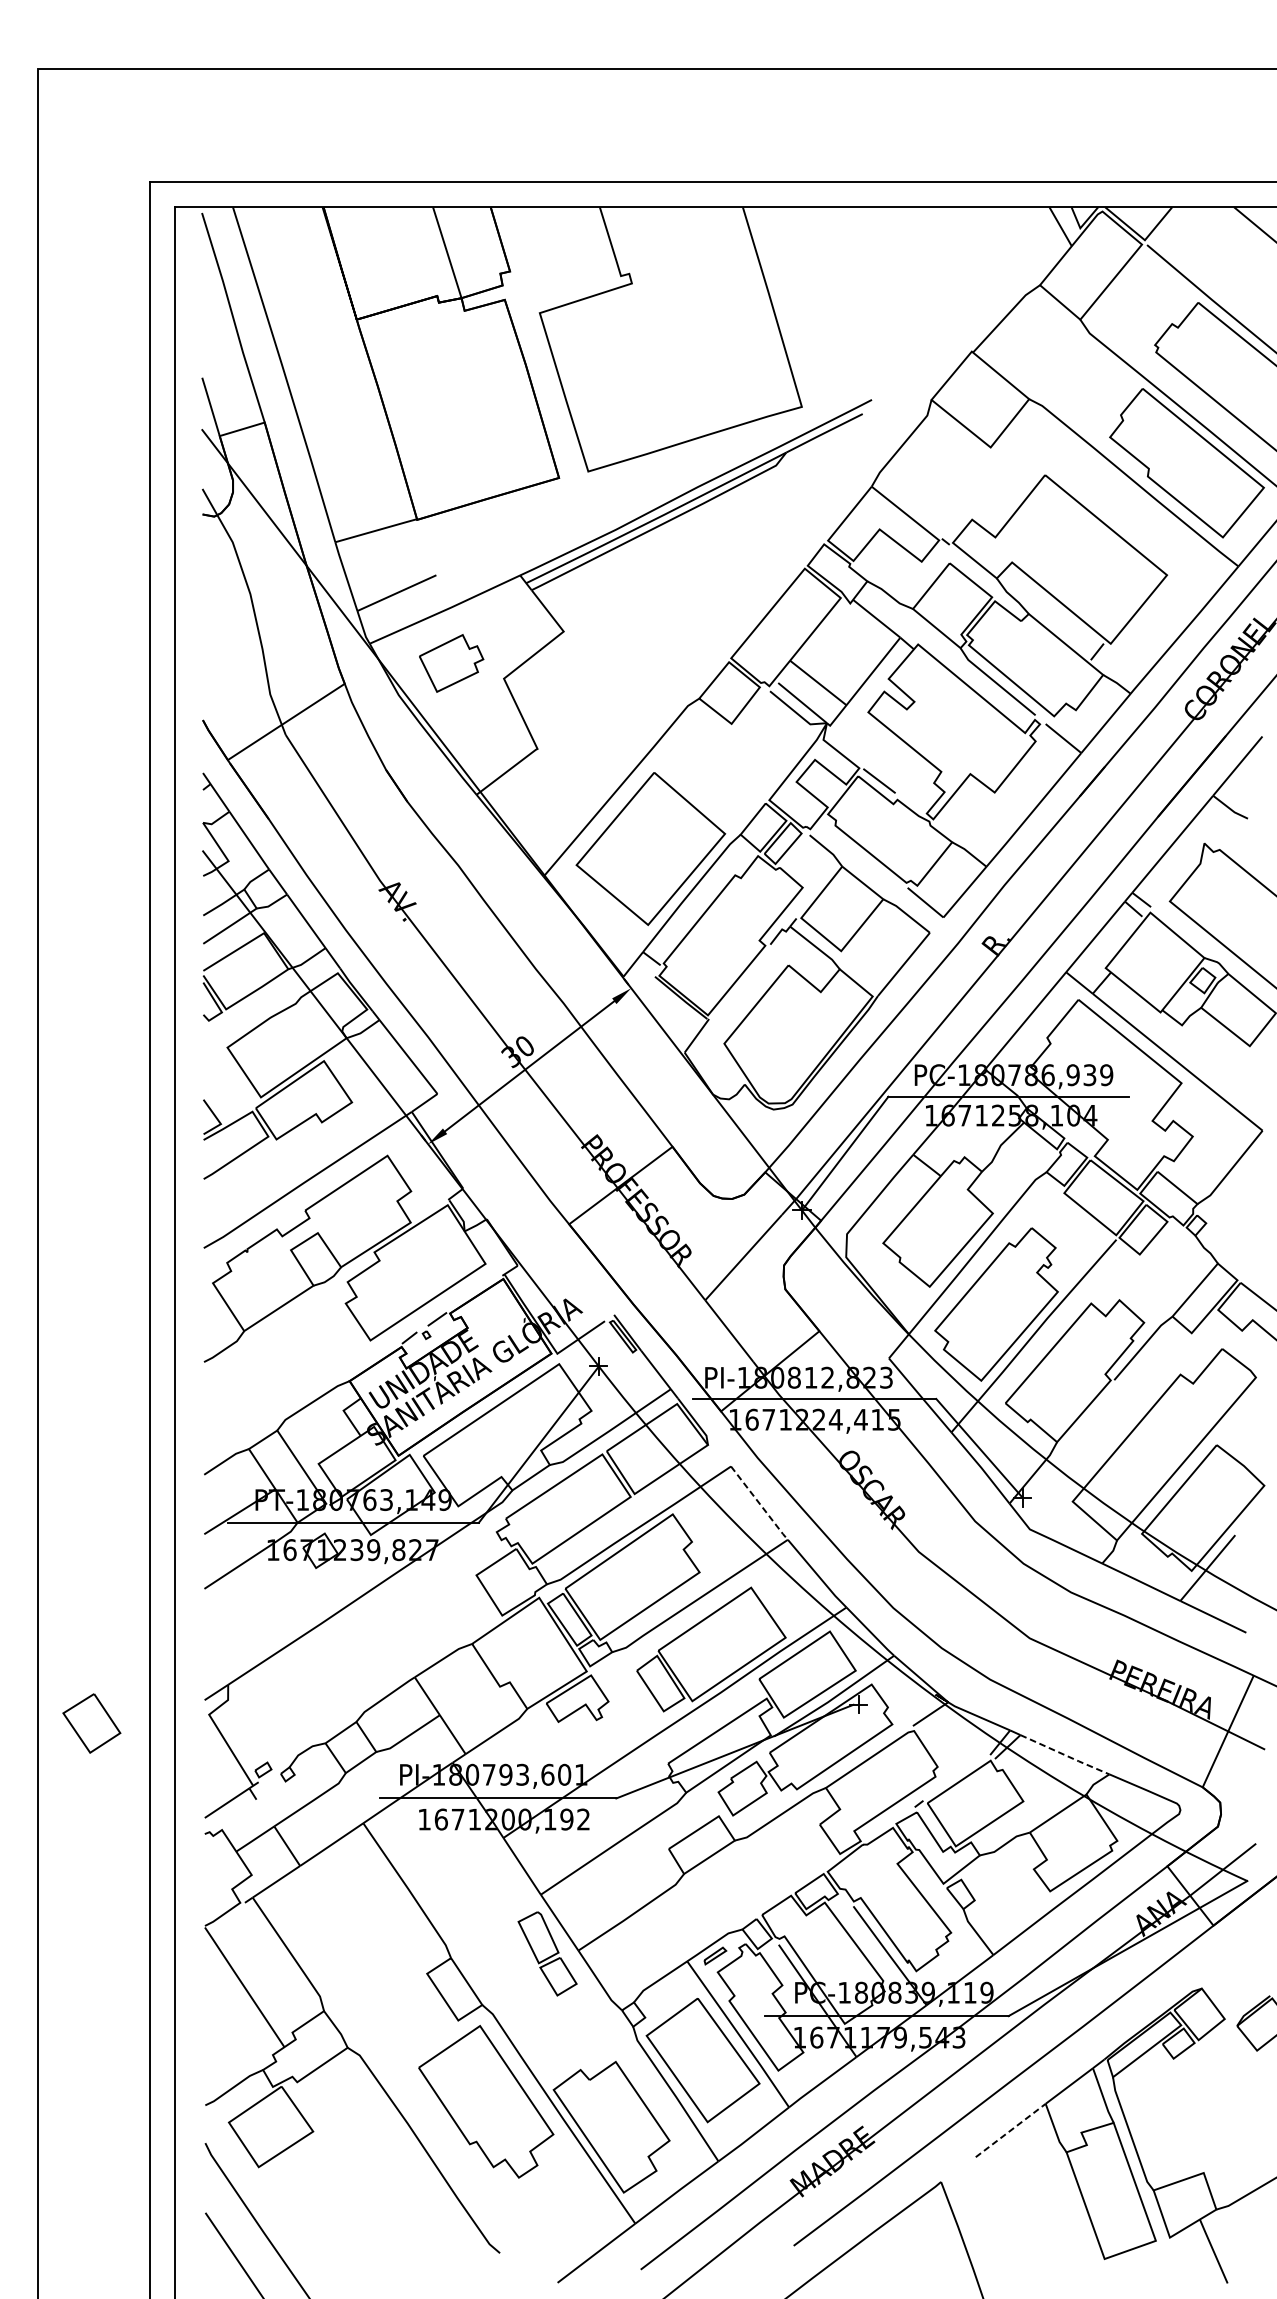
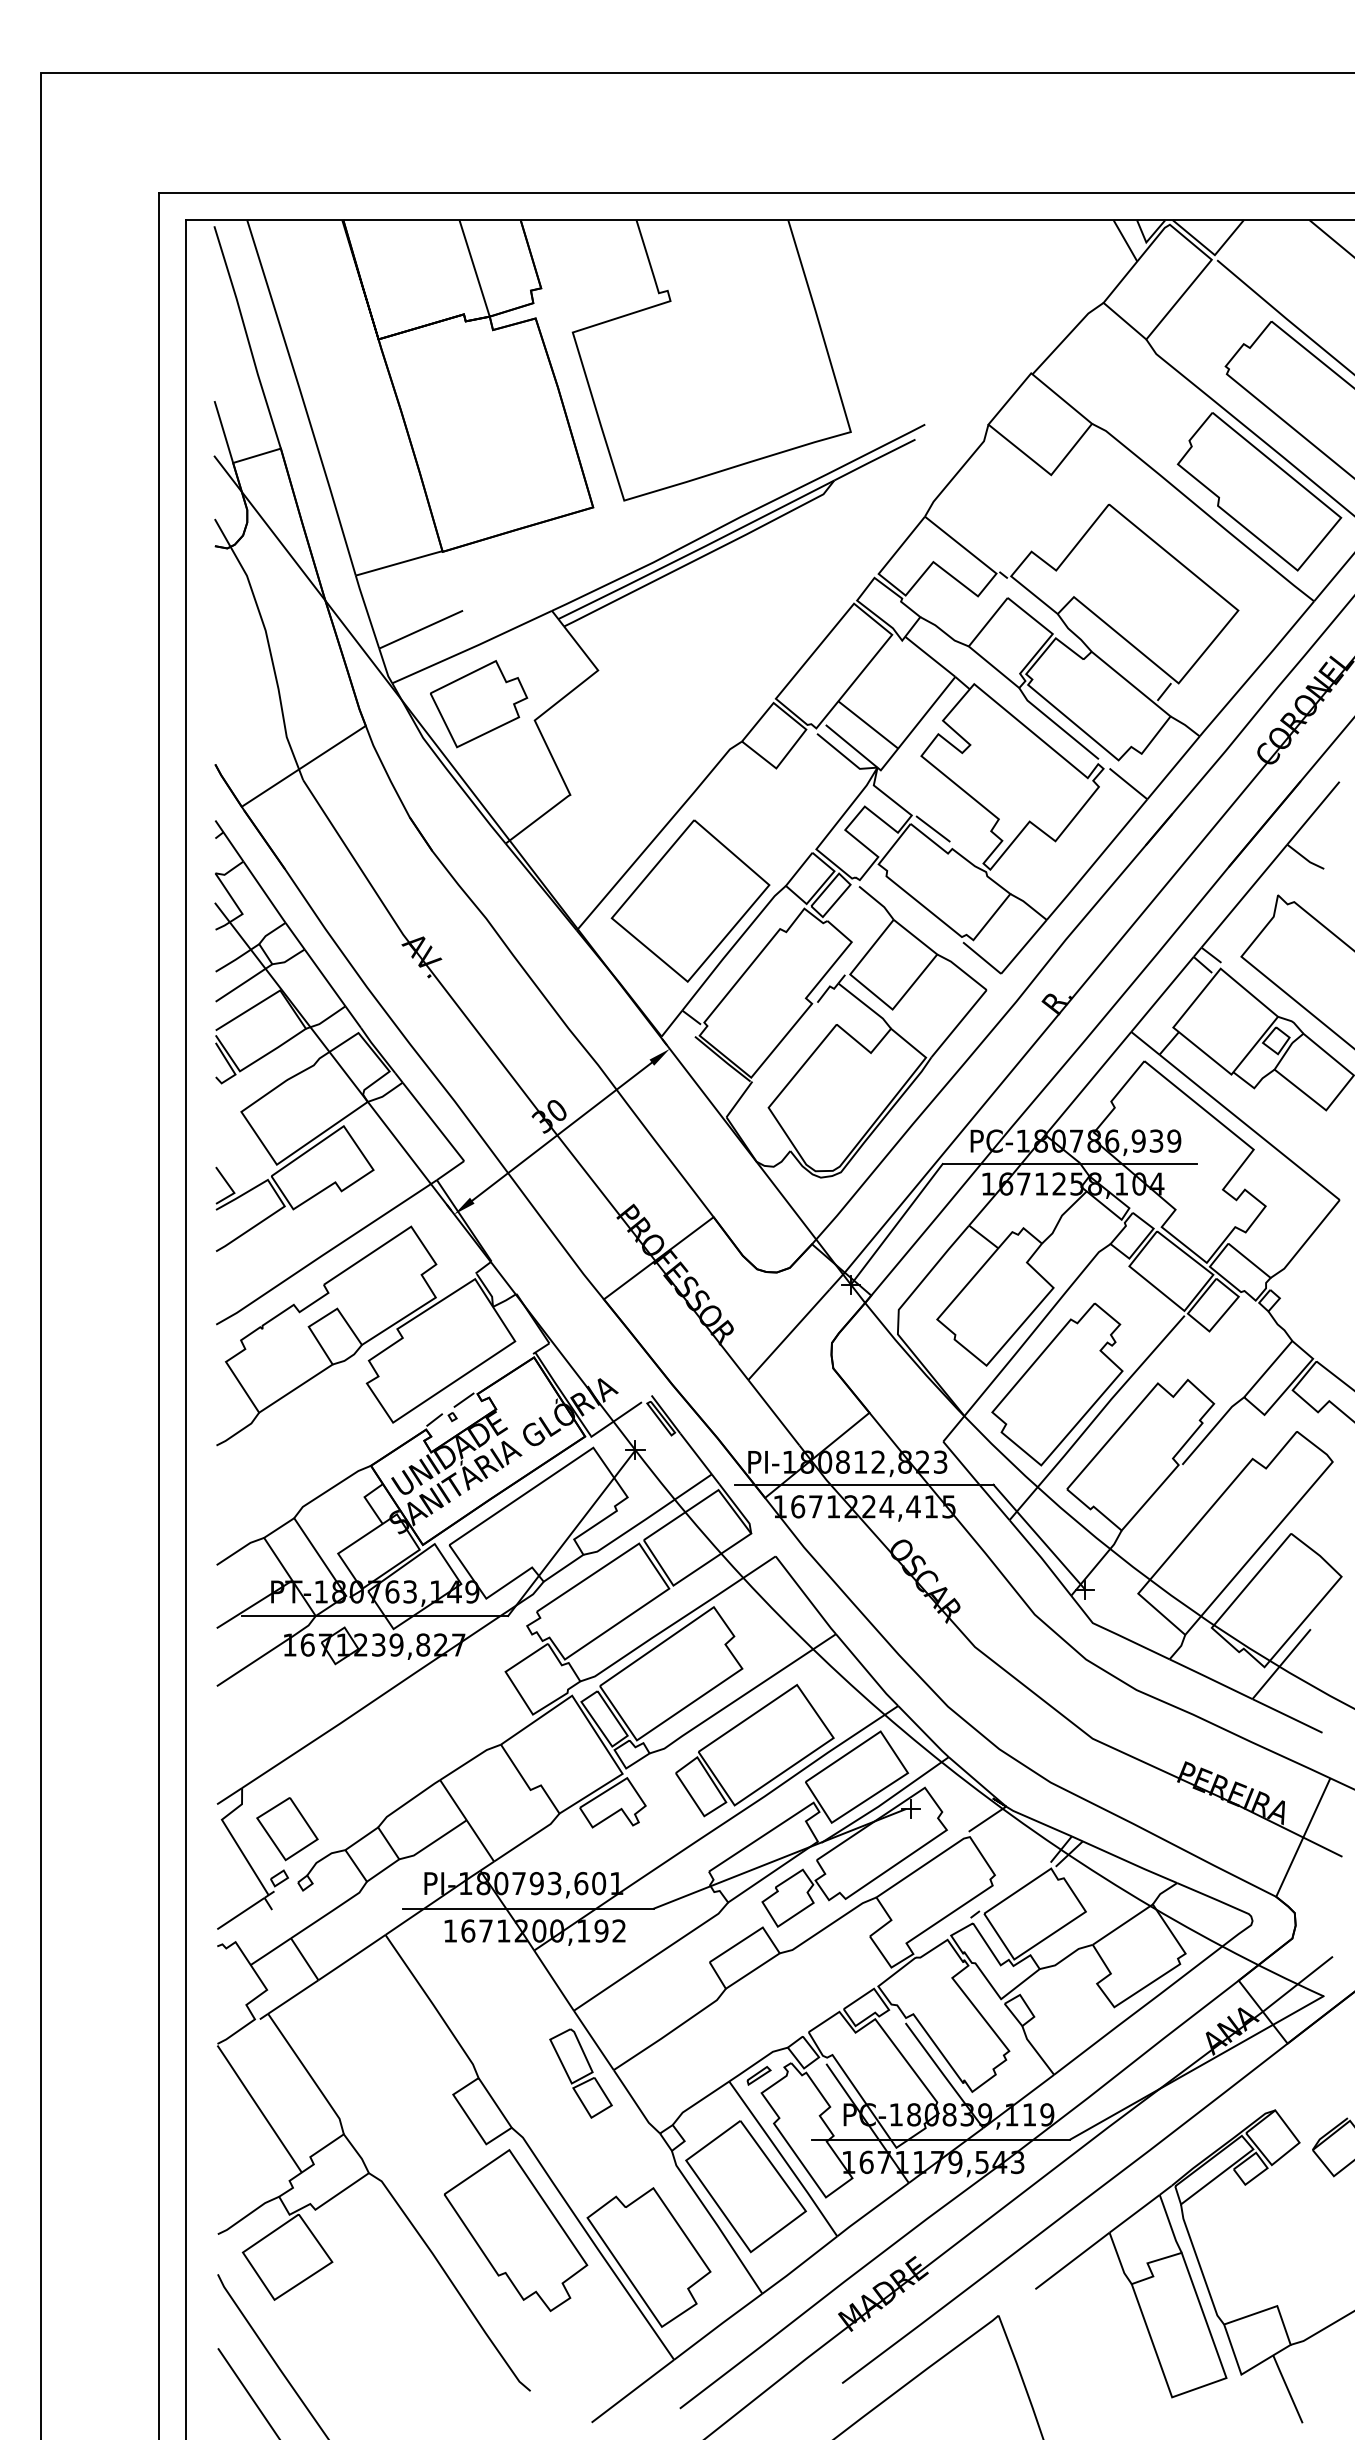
part: (451, 663) -> (479, 704), size x1.43
line: (760, 1503) -> (806, 1595), dashed -> solid
part: (91, 1723) -> (287, 1829), moved
line: (1066, 1755) -> (1131, 1863), dashed -> solid
line: (1011, 2130) -> (1073, 2260), dashed -> solid

